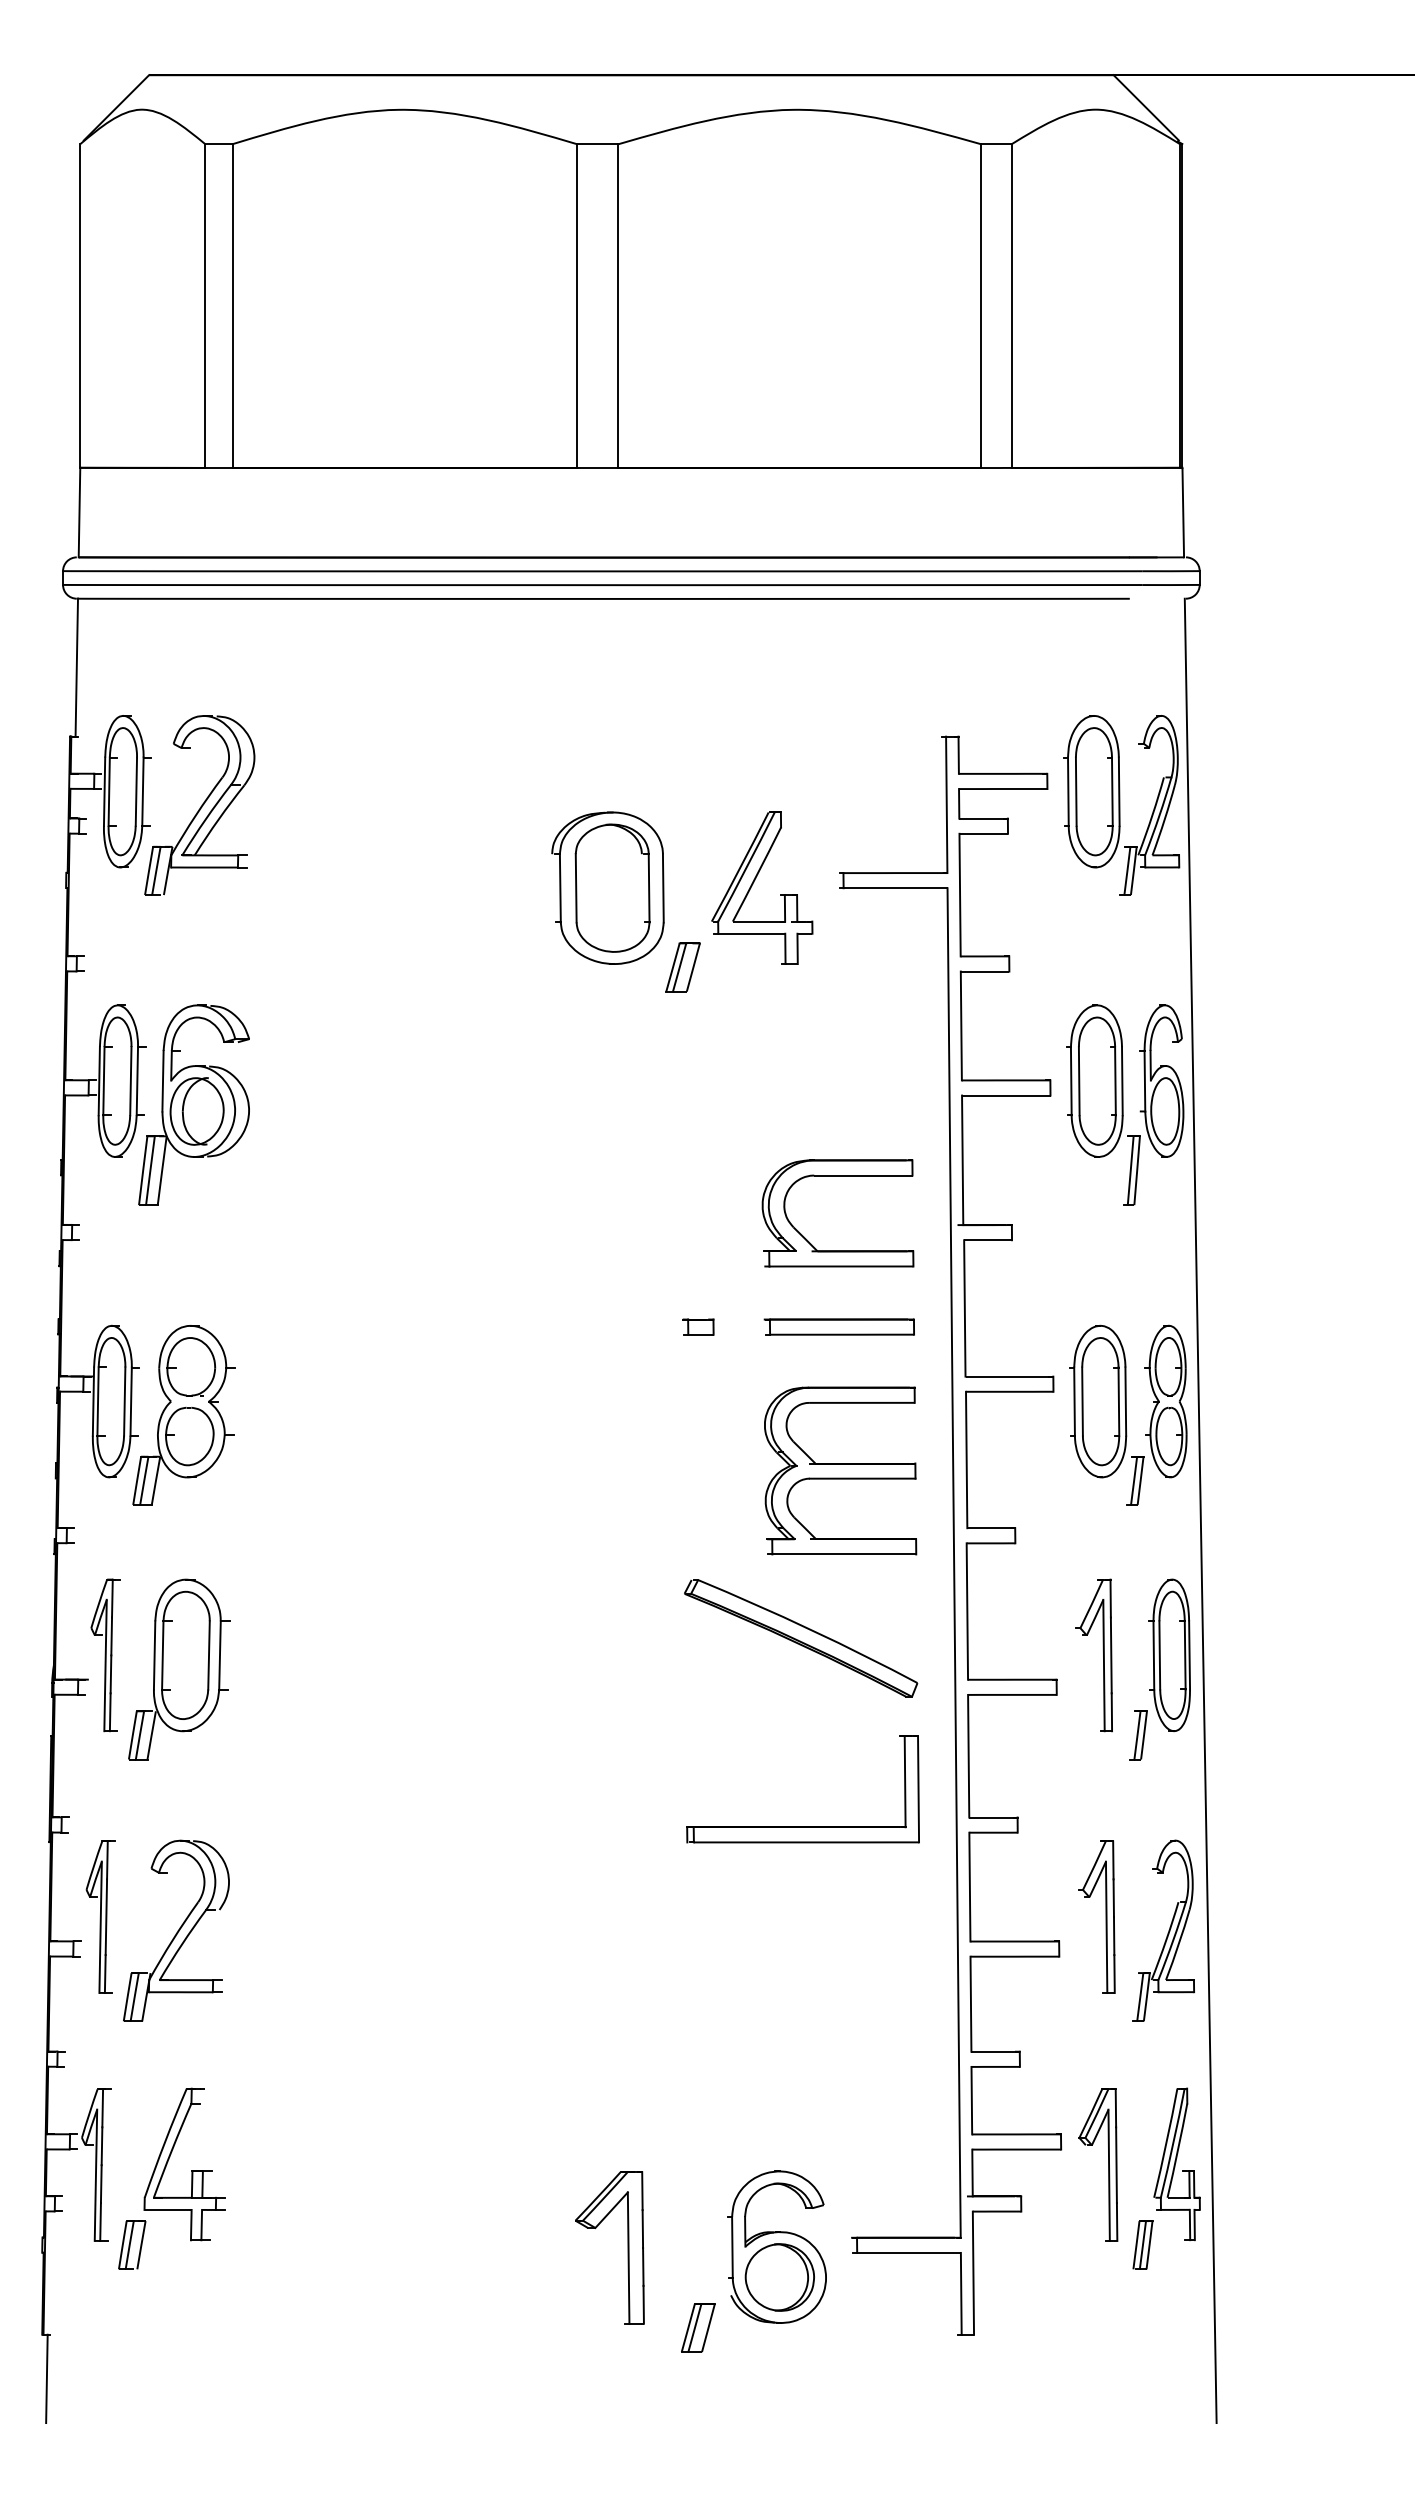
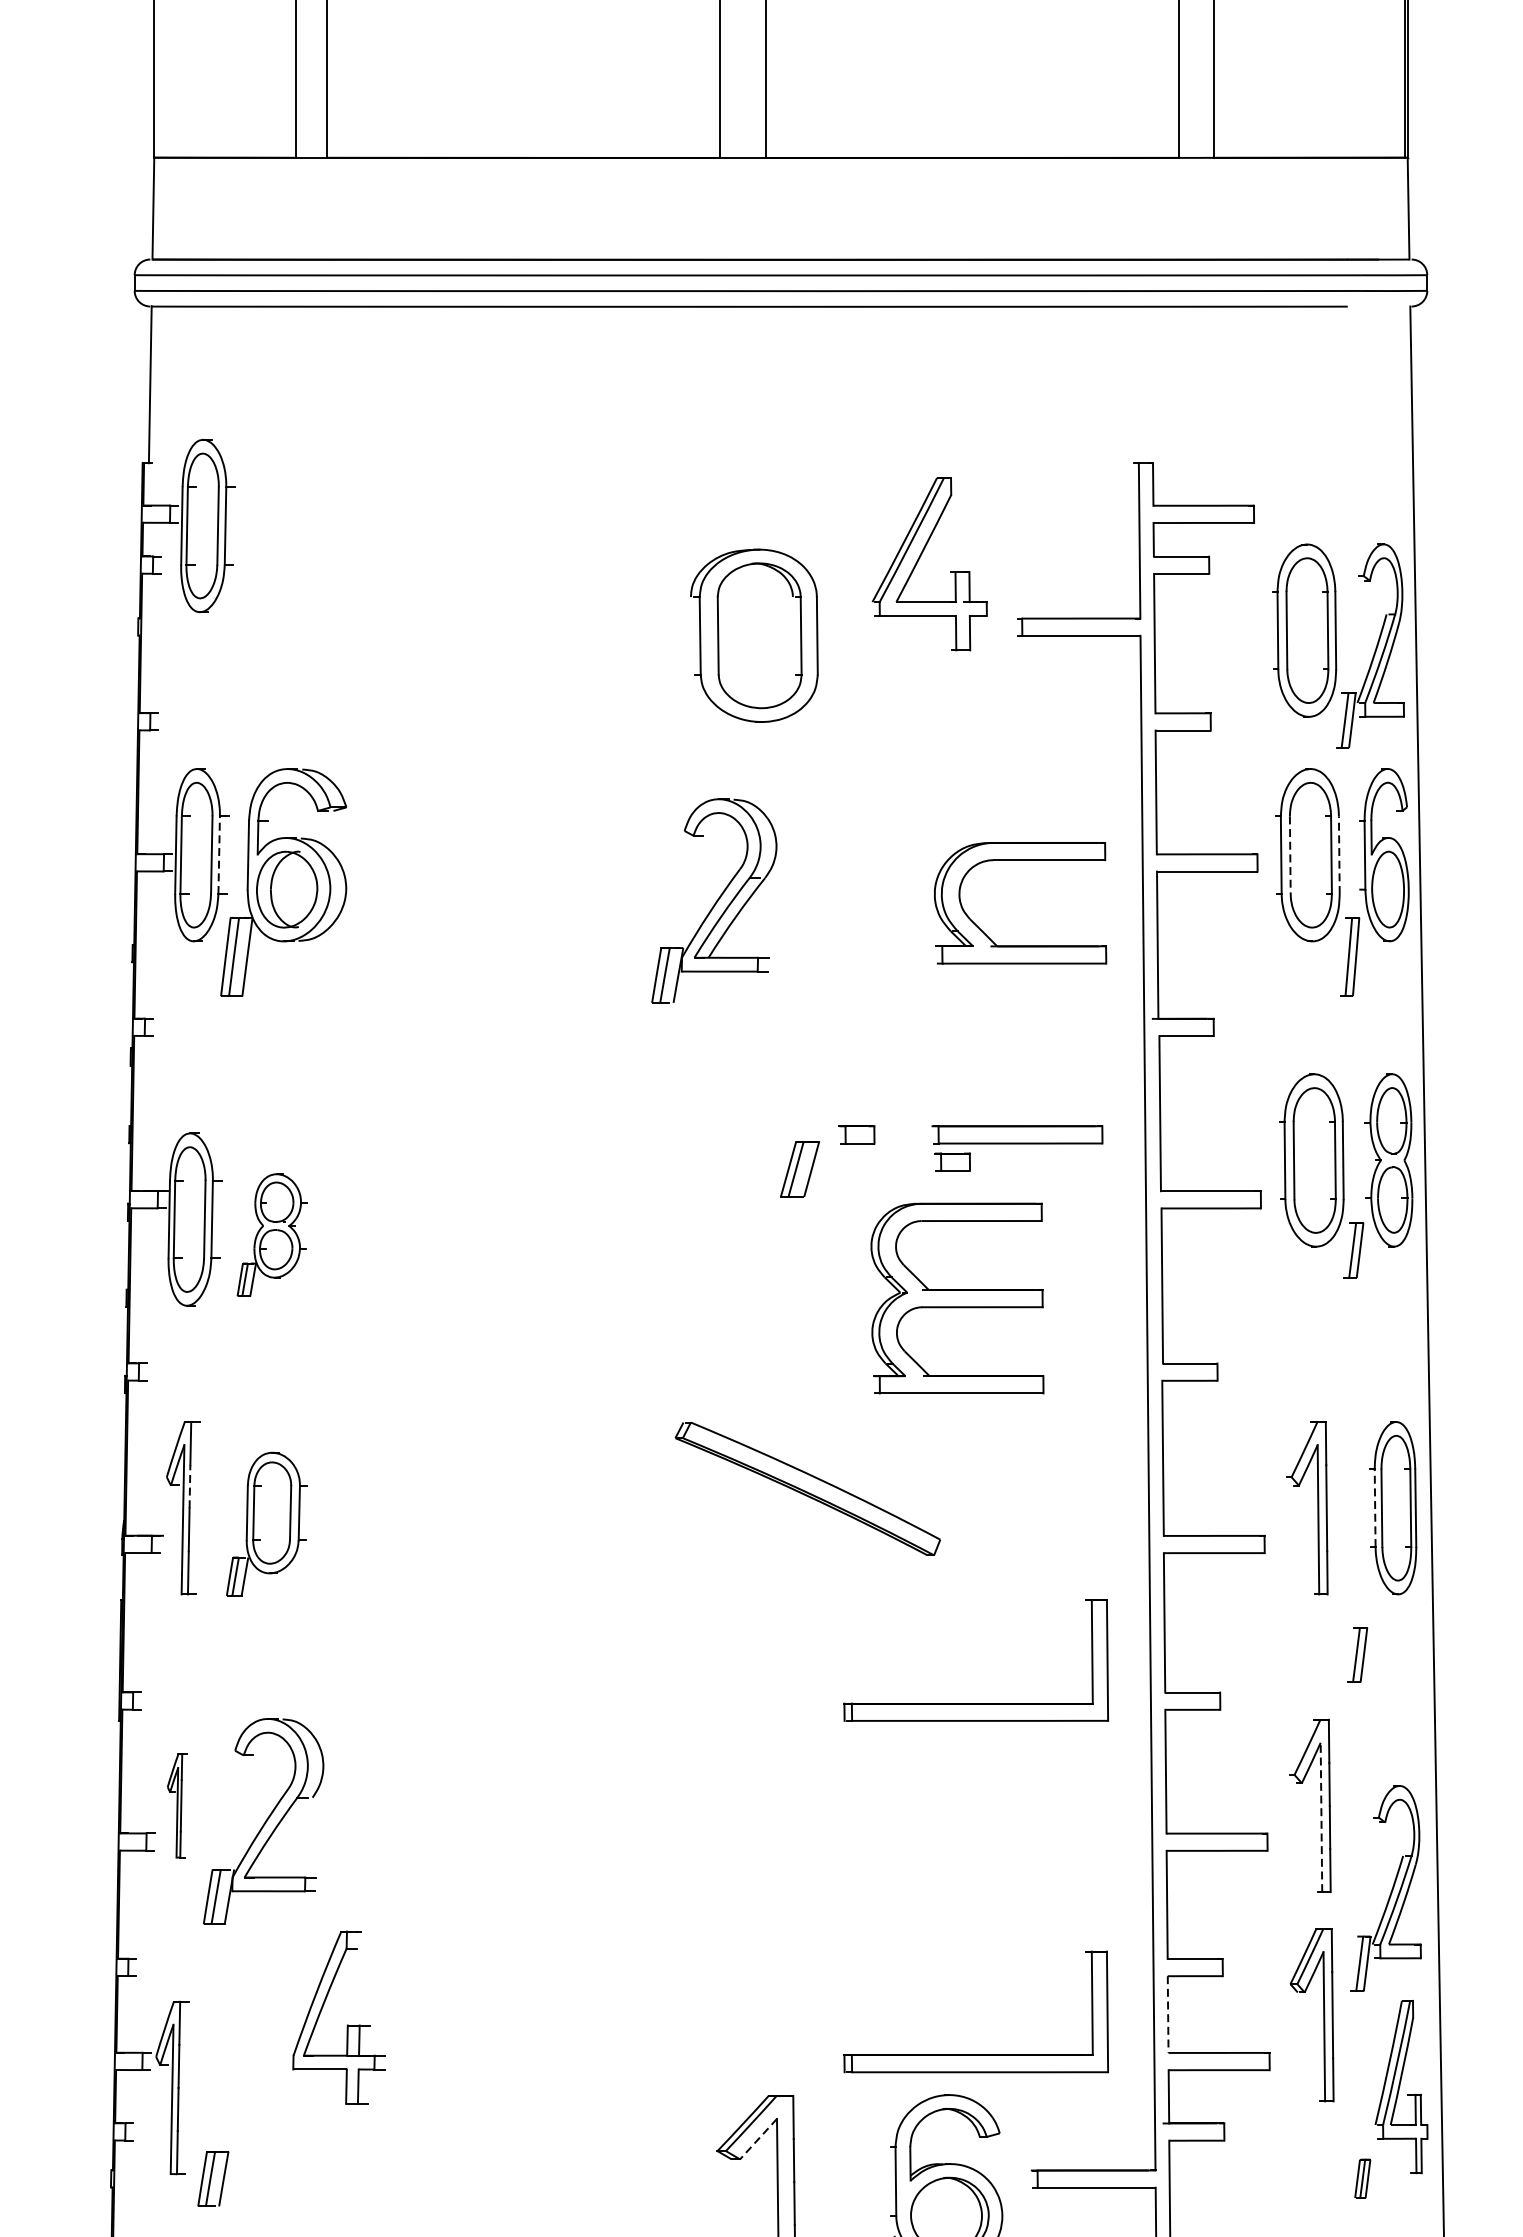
part: (199, 805) -> (714, 901), moved
part: (1121, 805) -> (1338, 646), moved
part: (754, 882) -> (920, 557), moved
part: (682, 967) -> (799, 1169), moved
line: (137, 1080) -> (219, 854), solid -> dashed
line: (1122, 1080) -> (1339, 854), solid -> dashed
line: (1079, 1081) -> (1290, 855), solid -> dashed
part: (837, 1176) -> (1019, 861), moved
part: (782, 1350) -> (952, 1161), added
part: (1128, 1414) -> (1346, 1175), moved
part: (183, 1415) -> (271, 1235), size x0.6
part: (840, 1470) -> (957, 1297), moved
line: (111, 1636) -> (189, 1486), solid -> dashed
part: (801, 1638) -> (808, 1488), moved
line: (1153, 1654) -> (1374, 1507), solid -> dashed
part: (179, 1669) -> (267, 1524), size x0.7
part: (1138, 1735) -> (1357, 1655), moved
part: (100, 1916) -> (177, 1805), size x0.6
line: (1106, 1927) -> (1321, 1817), solid -> dashed
part: (1163, 1930) -> (1386, 1888), moved
line: (971, 2100) -> (1167, 2014), solid -> dashed
part: (802, 2135) -> (975, 2054), added
part: (1108, 2164) -> (1323, 2014), moved
part: (191, 2170) -> (346, 2024), moved
line: (611, 2210) -> (758, 2139), solid -> dashed
part: (1142, 2244) -> (1362, 2178), size x0.7

